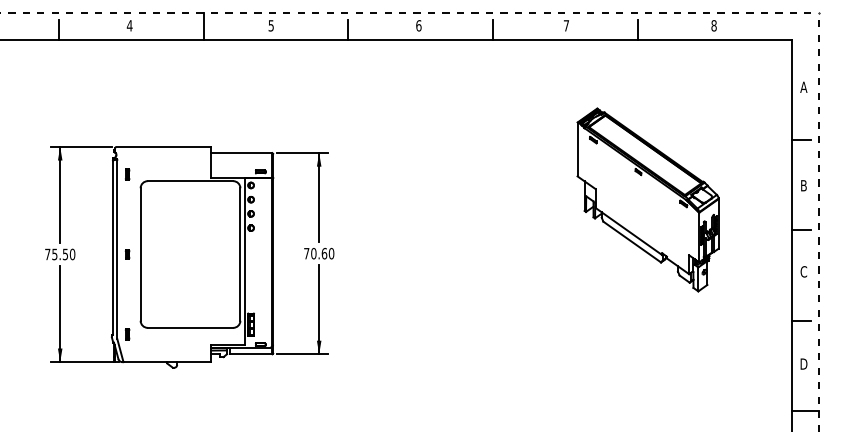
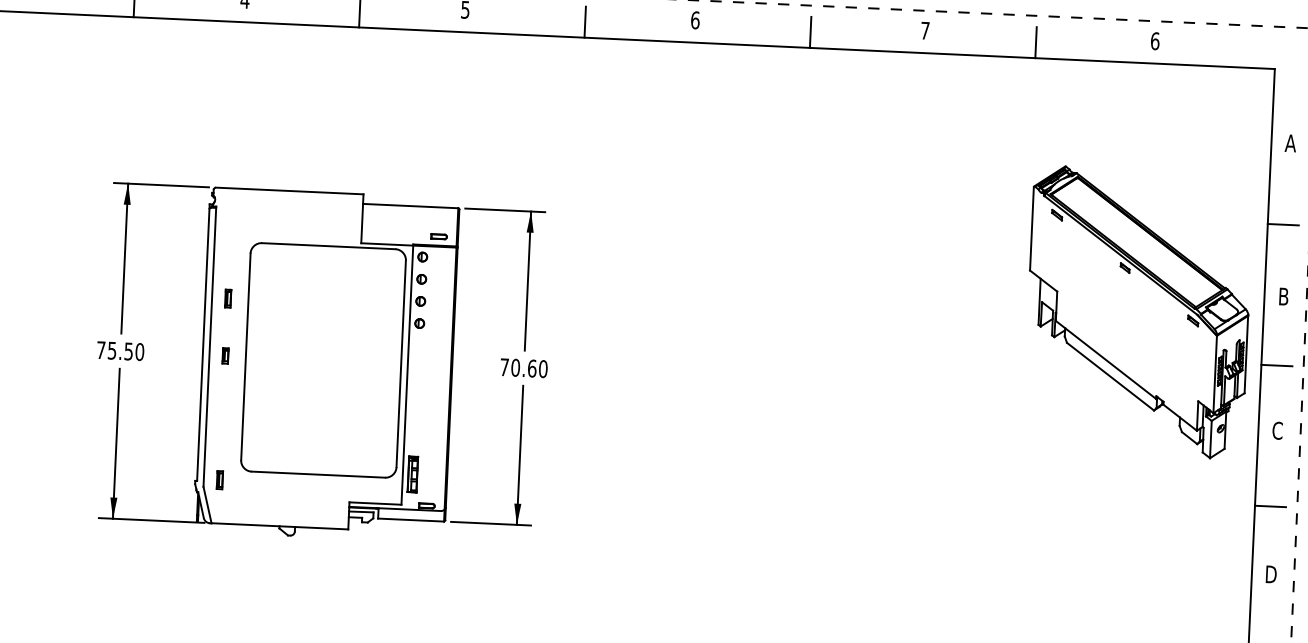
text: (713, 25) -> (1154, 40), 8 -> 6
part: (127, 174) -> (227, 298), moved
part: (647, 199) -> (1137, 311), moved

